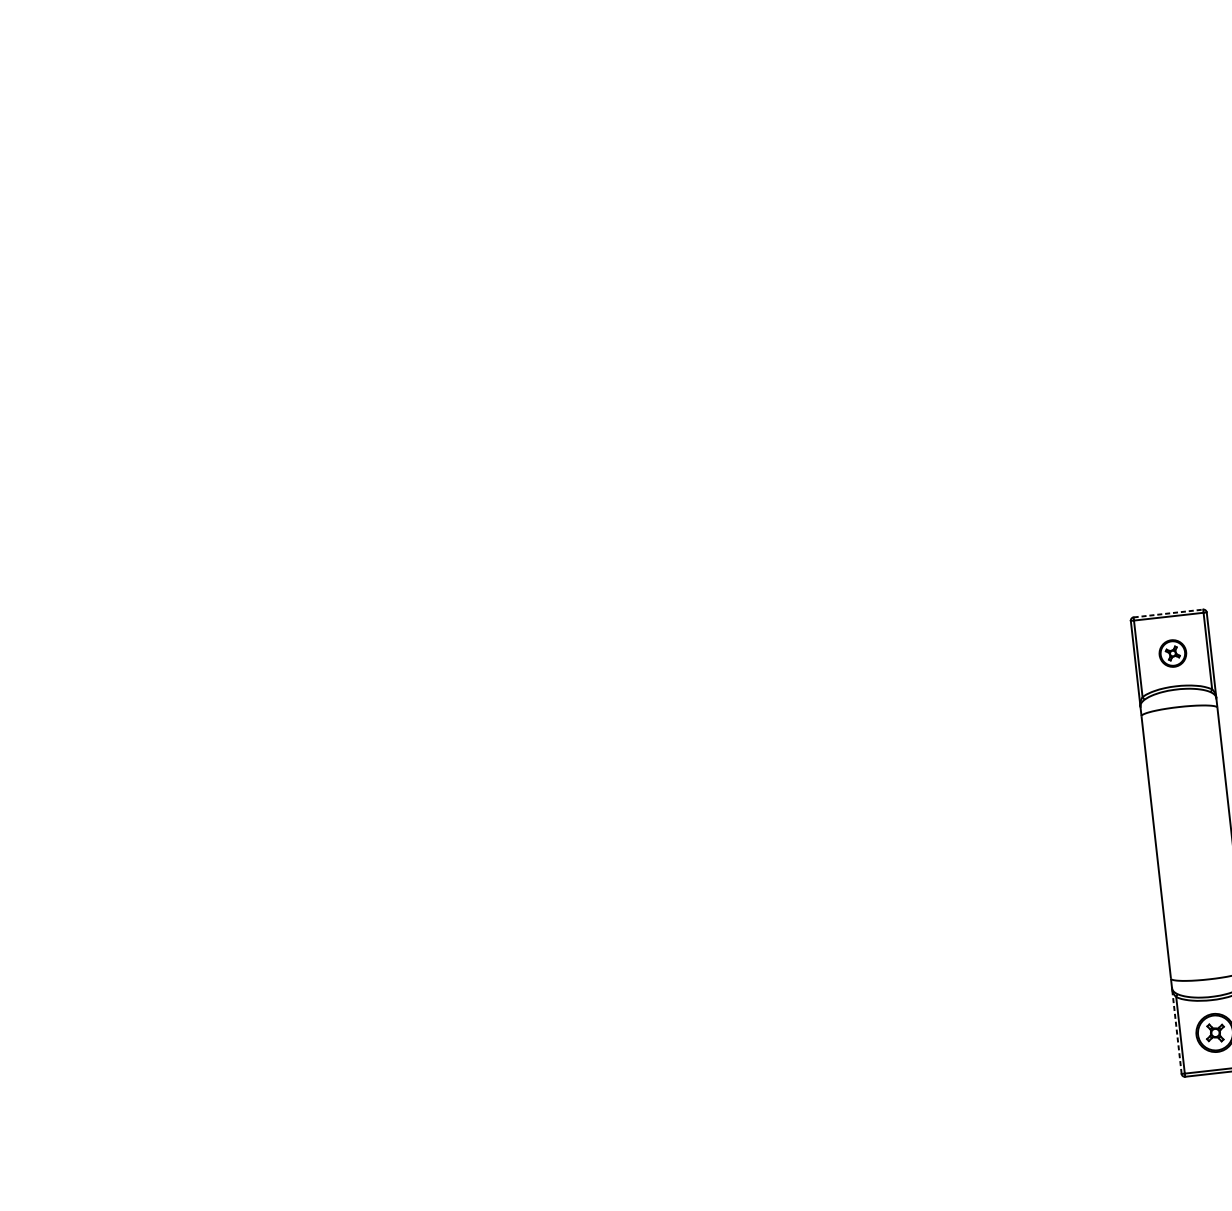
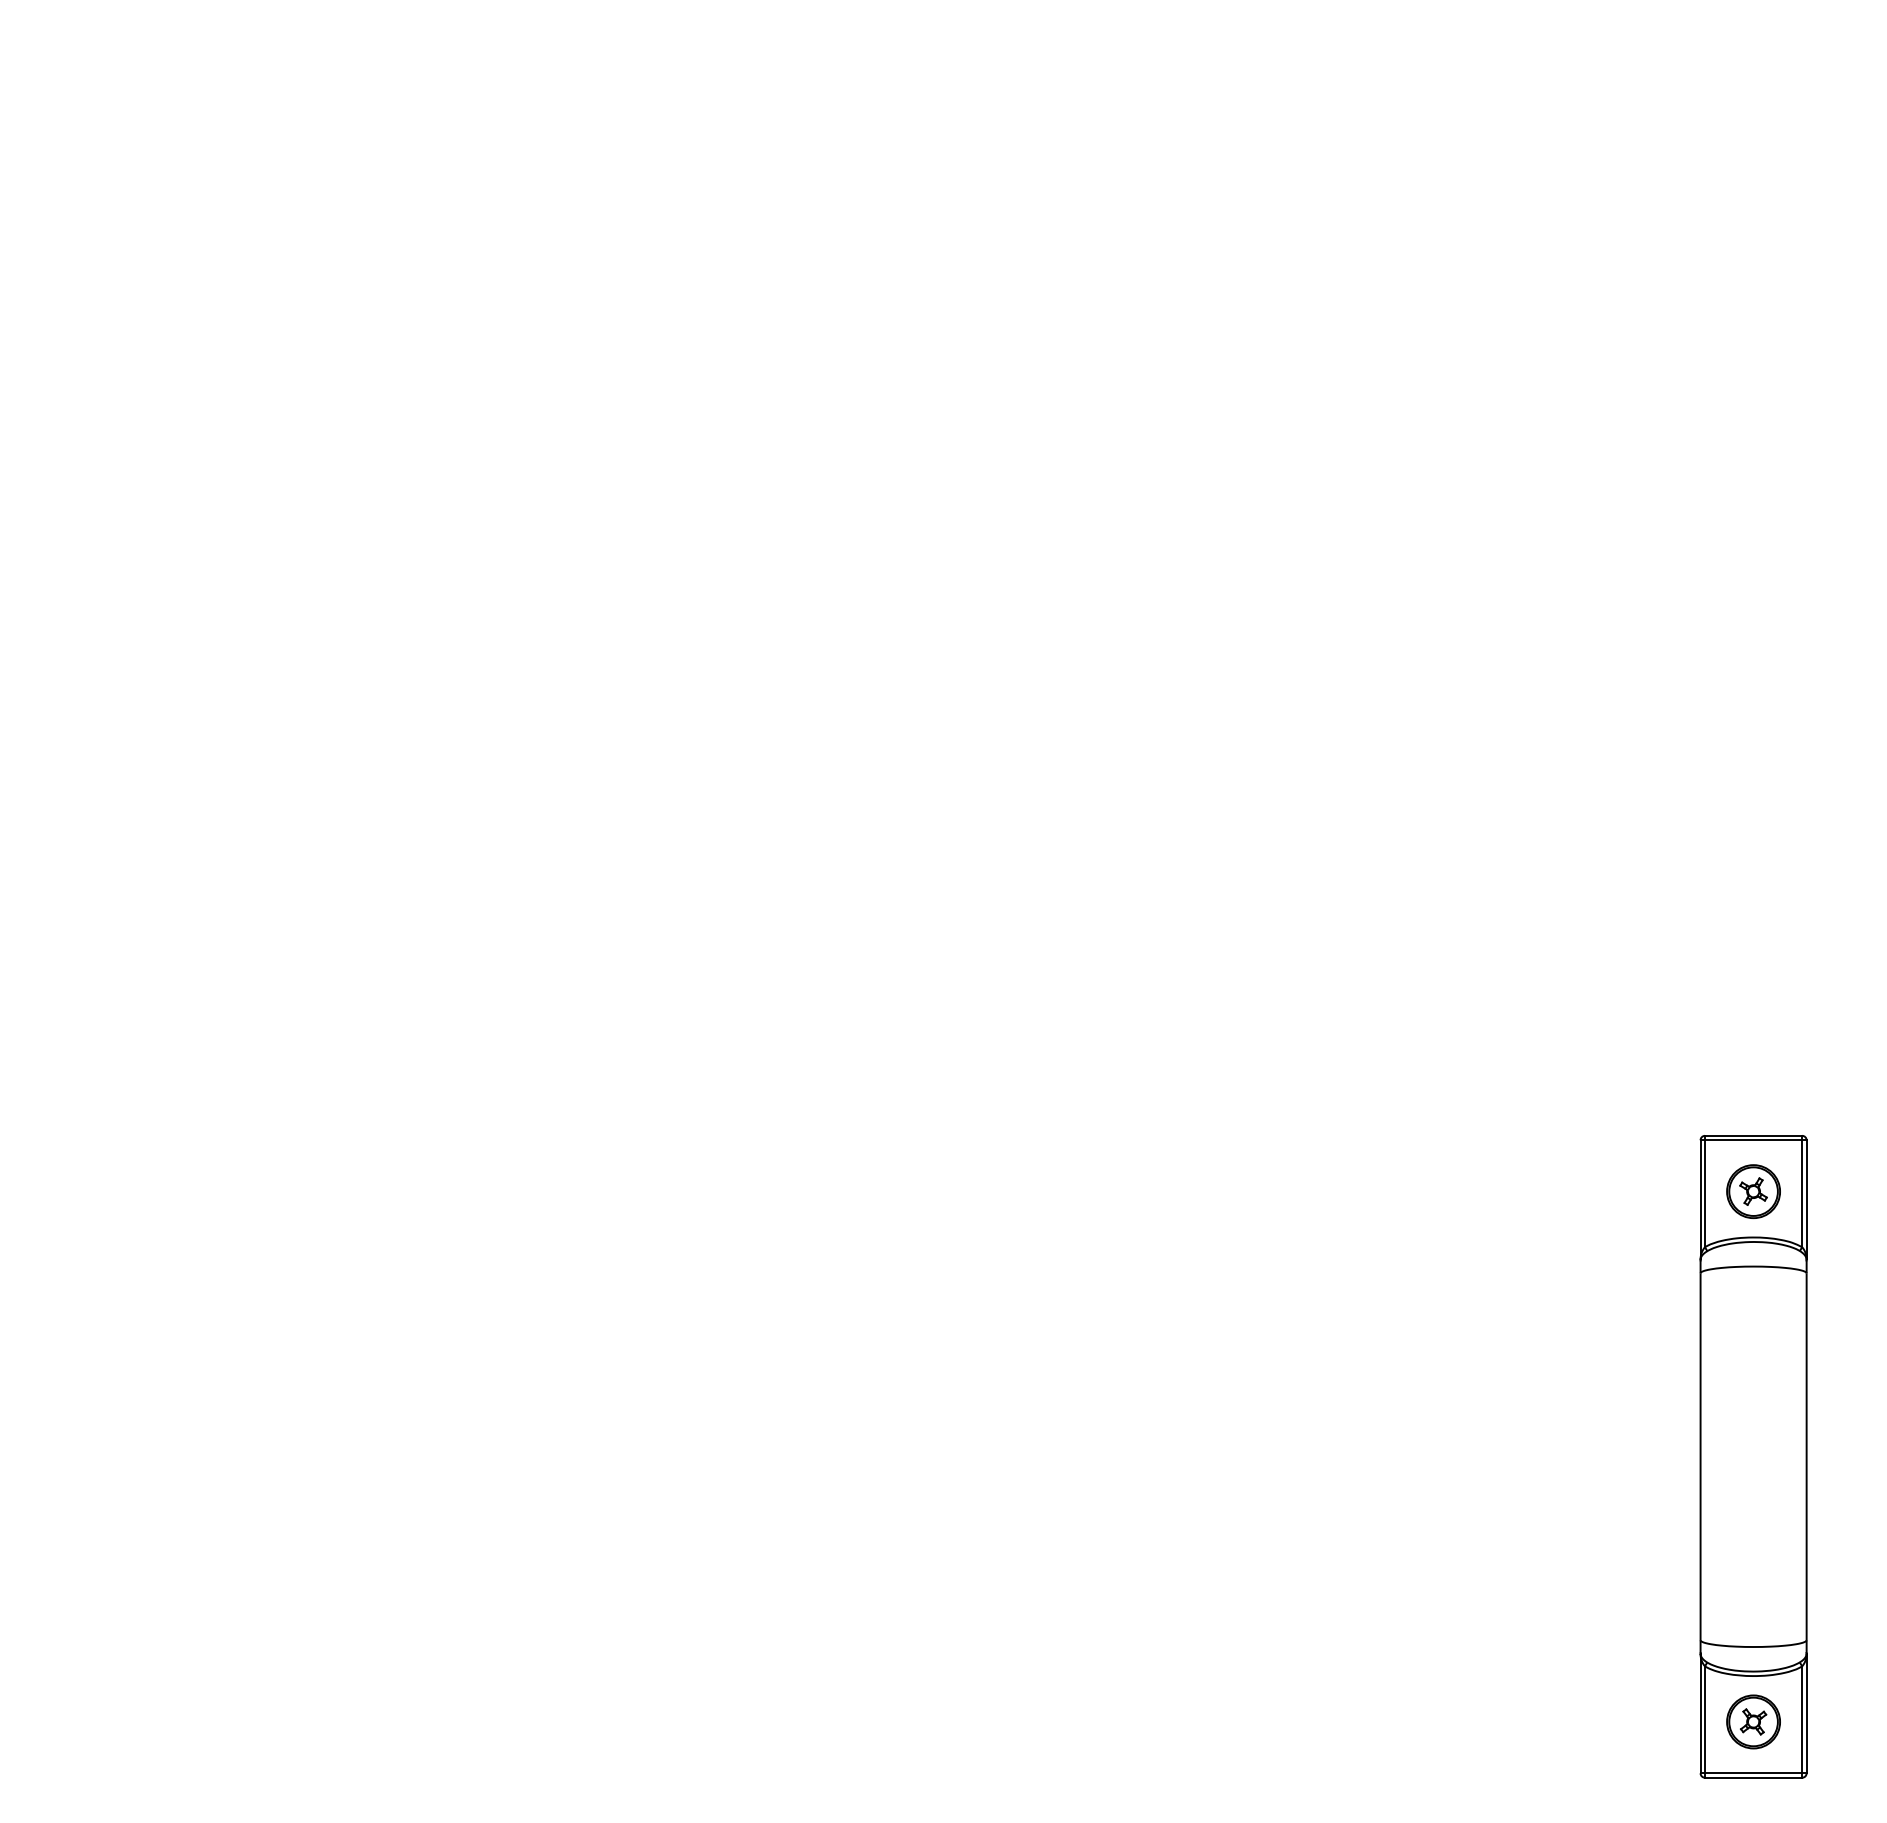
line: (1168, 613) -> (1753, 1135), dashed -> solid
part: (1172, 653) -> (1753, 1191), size x1.43
line: (1176, 1031) -> (1700, 1713), dashed -> solid

